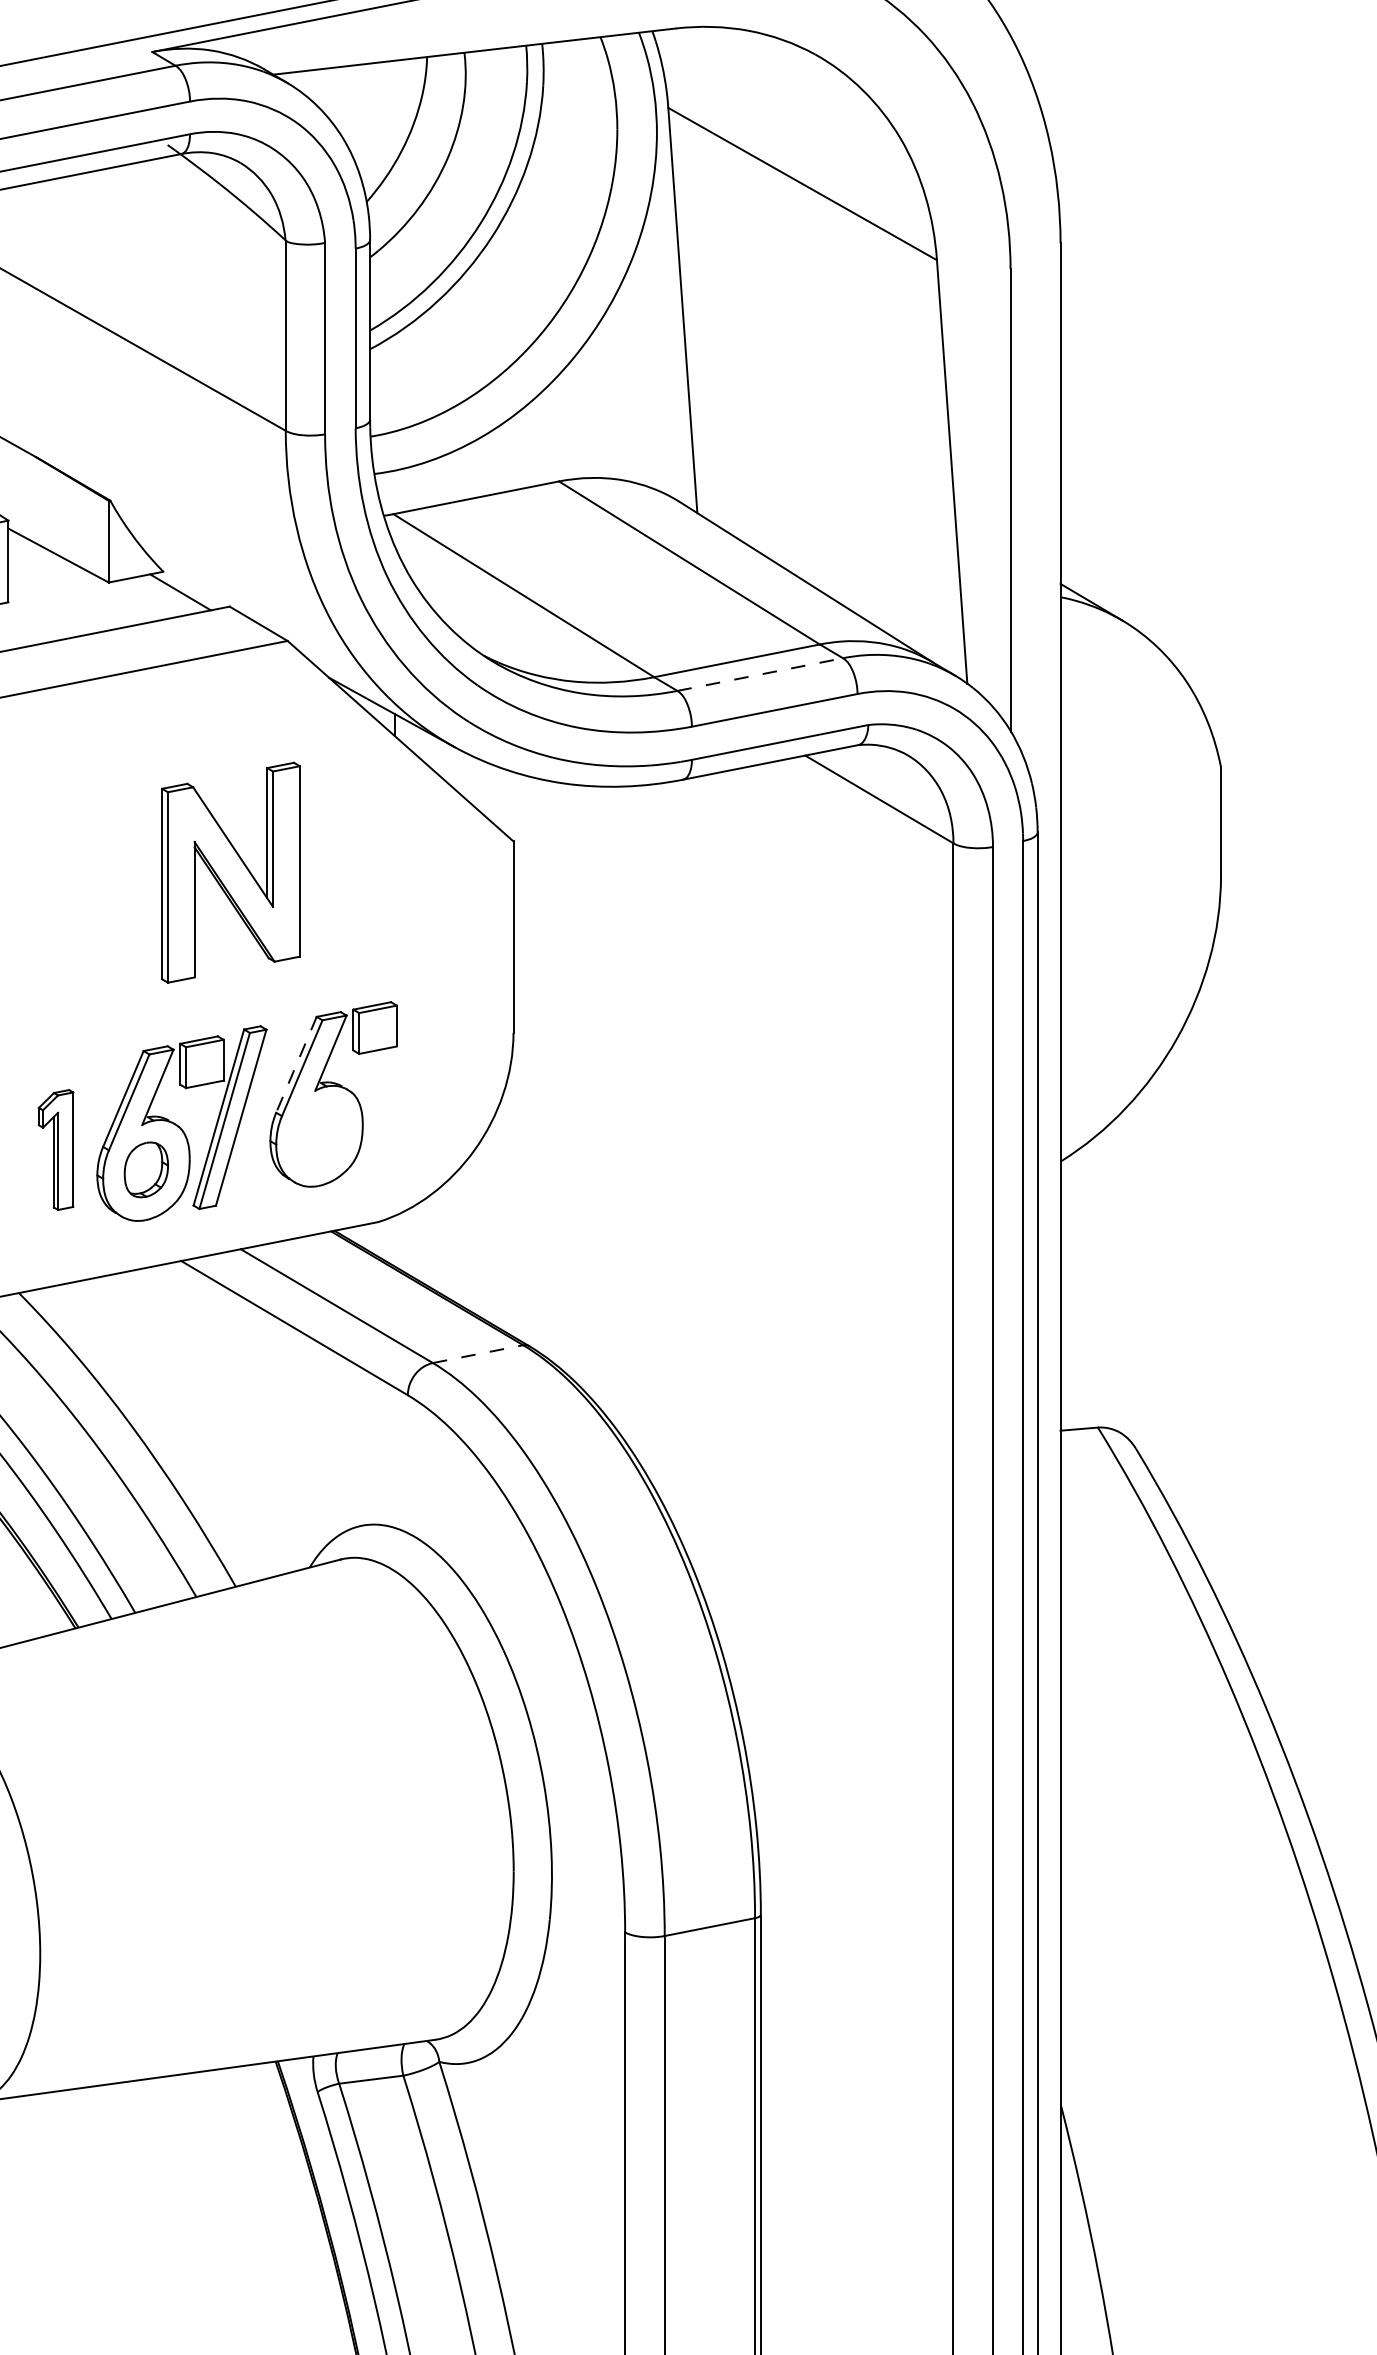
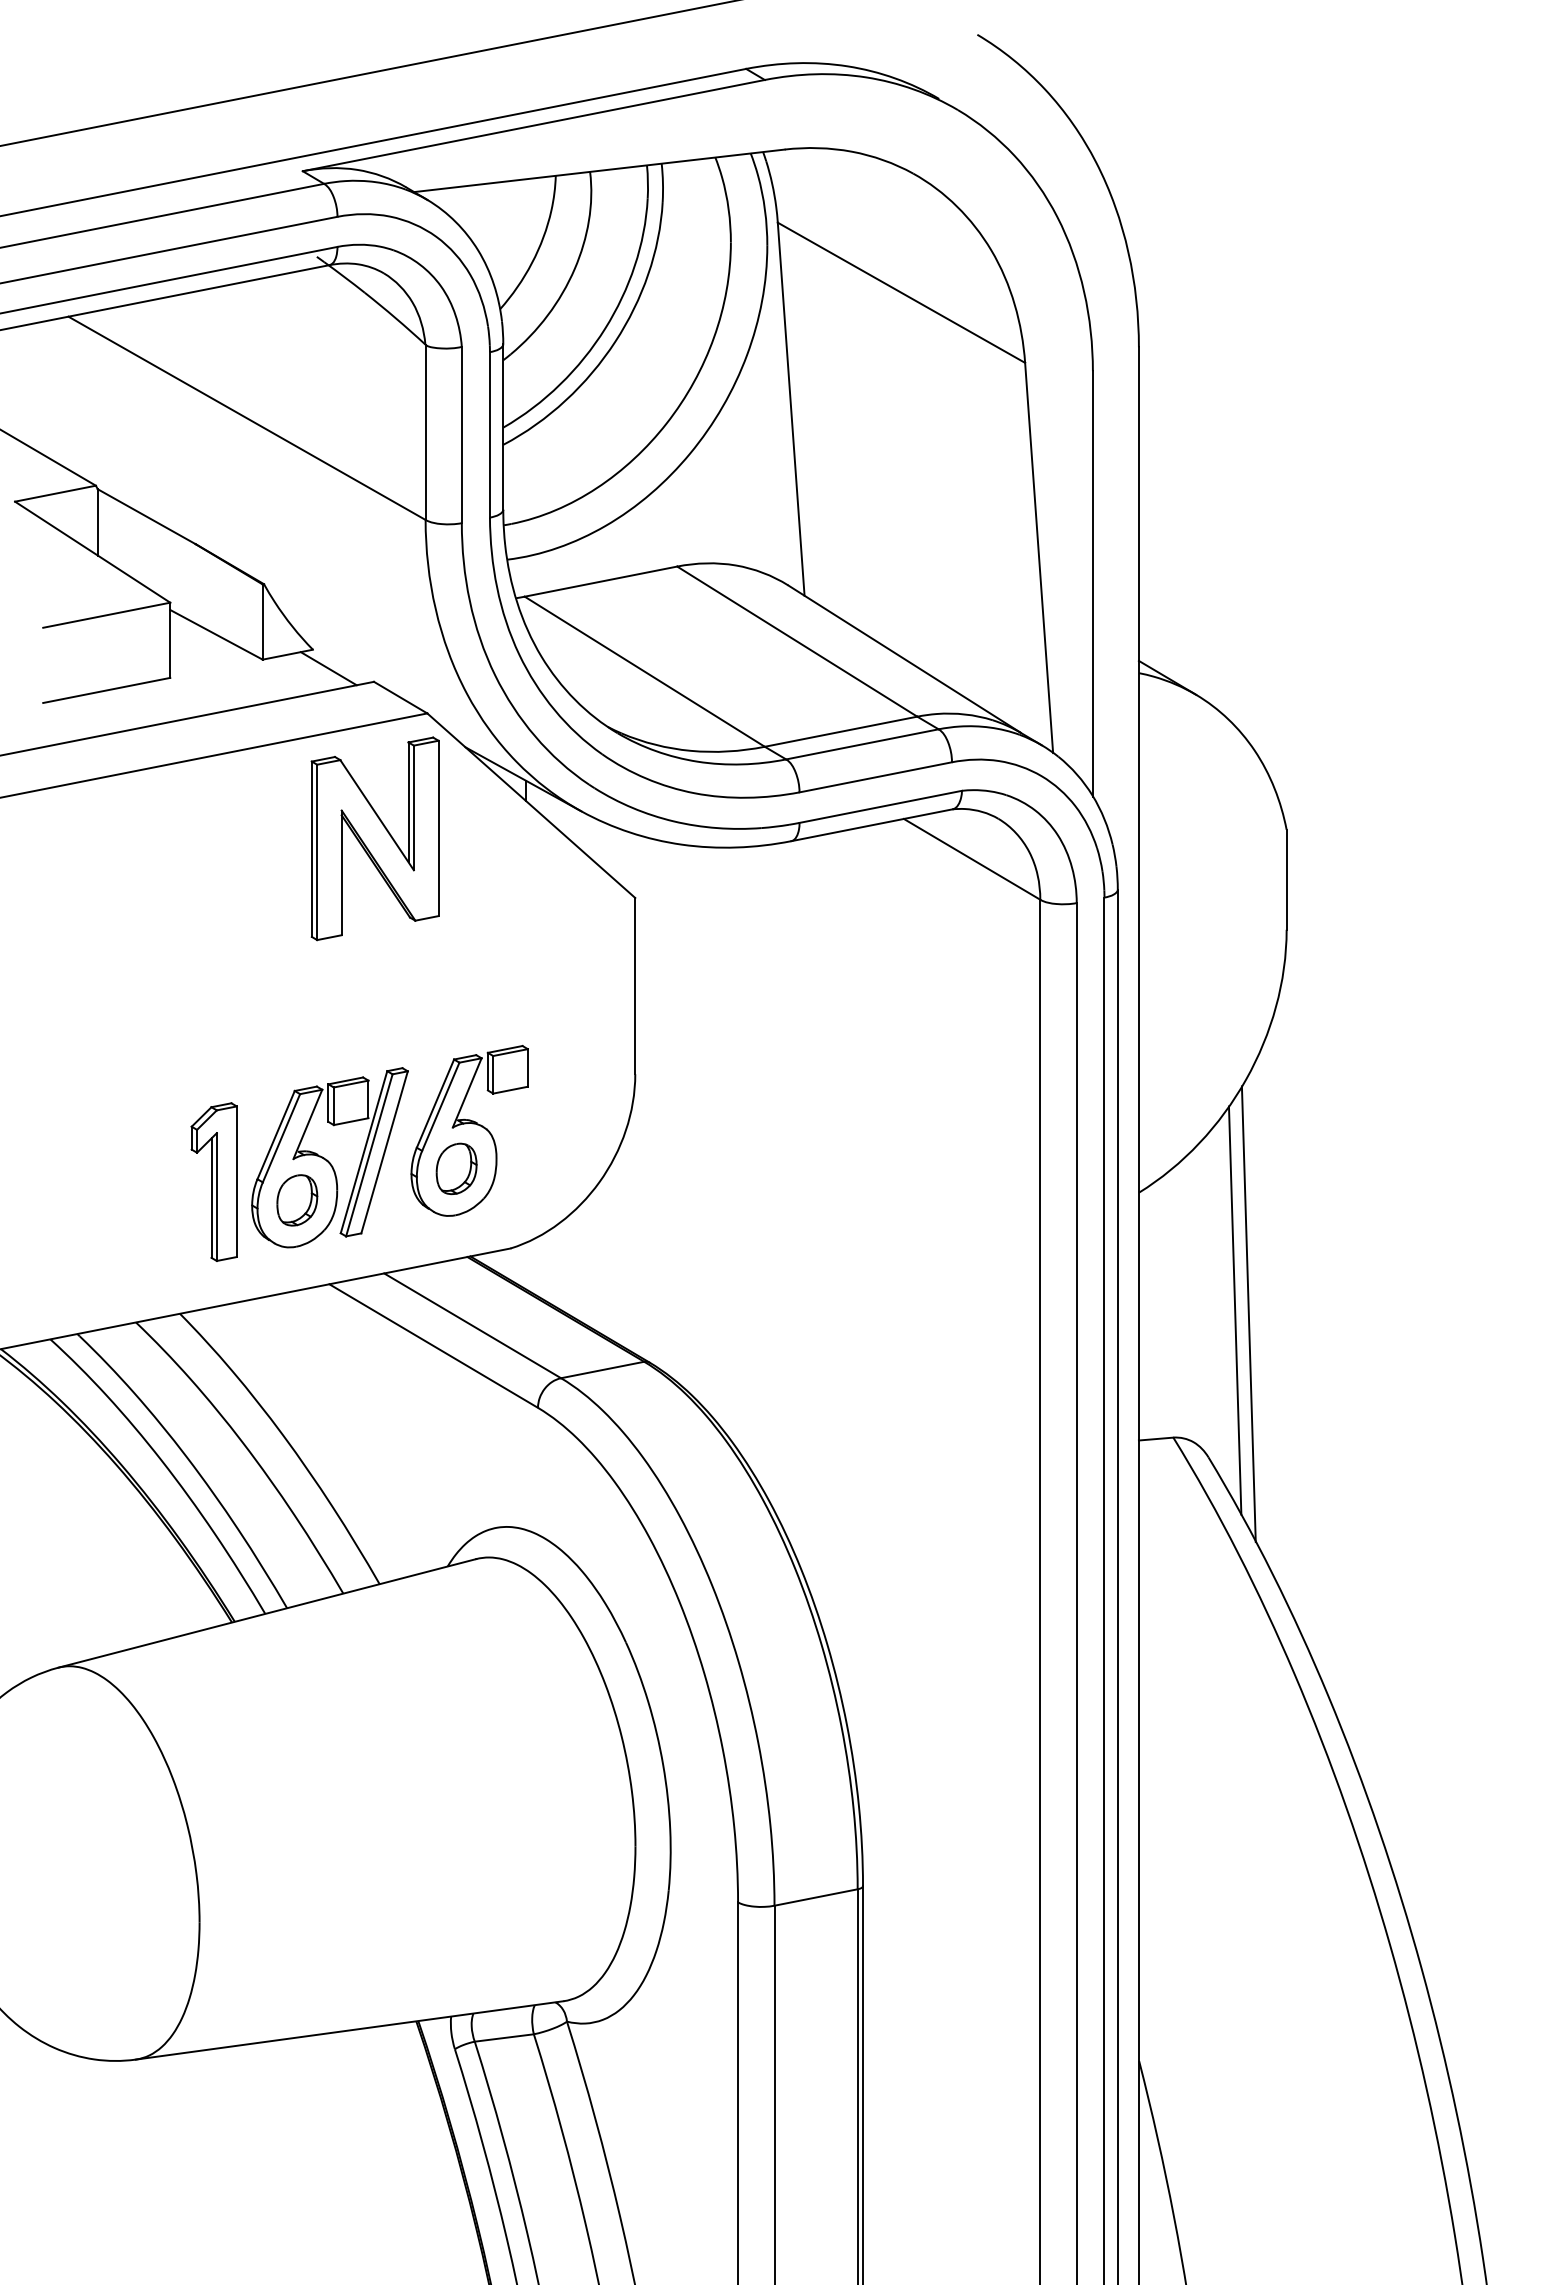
line: (760, 674) -> (862, 744), dashed -> solid
part: (230, 872) -> (374, 838), moved
line: (296, 1064) -> (435, 1103), dashed -> solid
part: (319, 1135) -> (456, 1168), added
part: (55, 1149) -> (213, 1181), size x1.43
line: (1164, 1289) -> (1234, 1310), added
line: (1179, 1293) -> (1248, 1314), added
line: (478, 1353) -> (603, 1369), dashed -> solid

